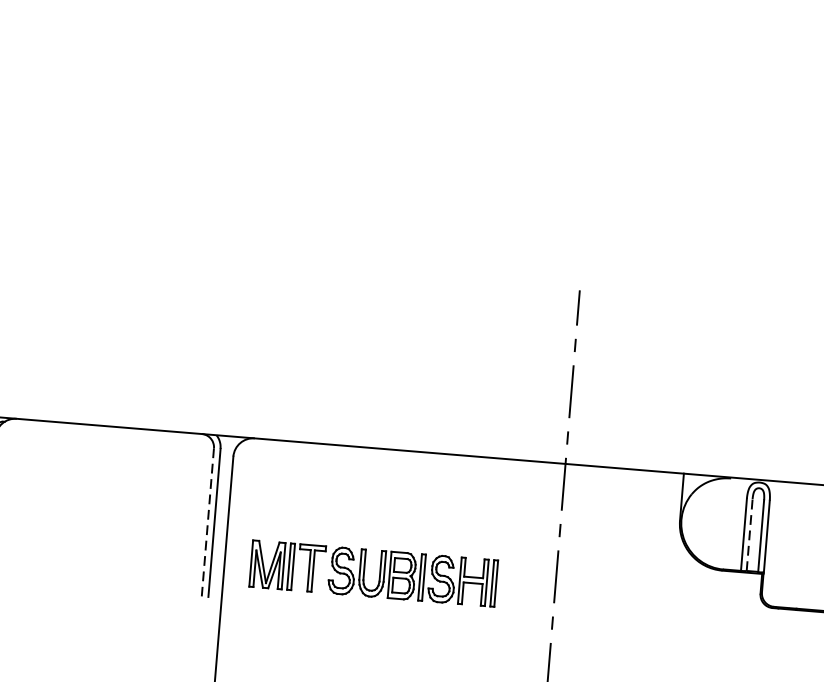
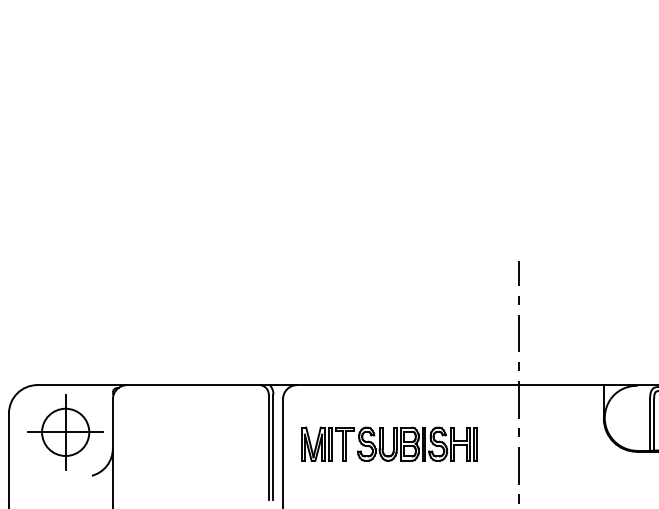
line: (207, 522) -> (268, 447), dashed -> solid
line: (750, 534) -> (654, 424), dashed -> solid
part: (373, 572) -> (389, 443), moved

